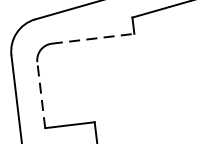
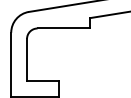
line: (94, 38) -> (64, 28), dashed -> solid
line: (41, 94) -> (27, 59), dashed -> solid

